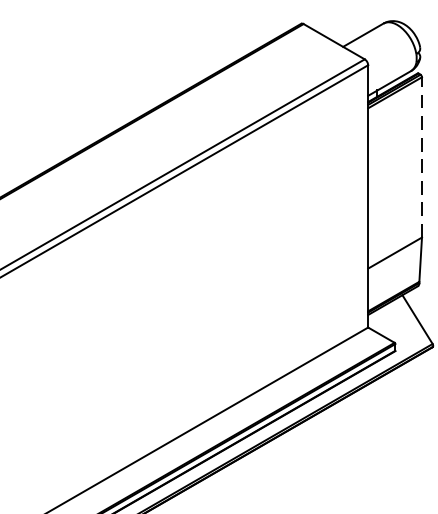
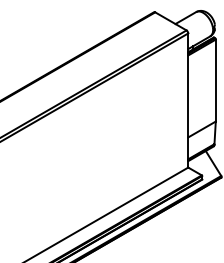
line: (421, 157) -> (215, 80), dashed -> solid

